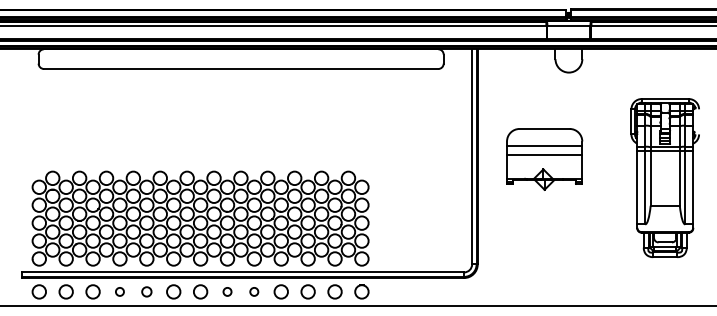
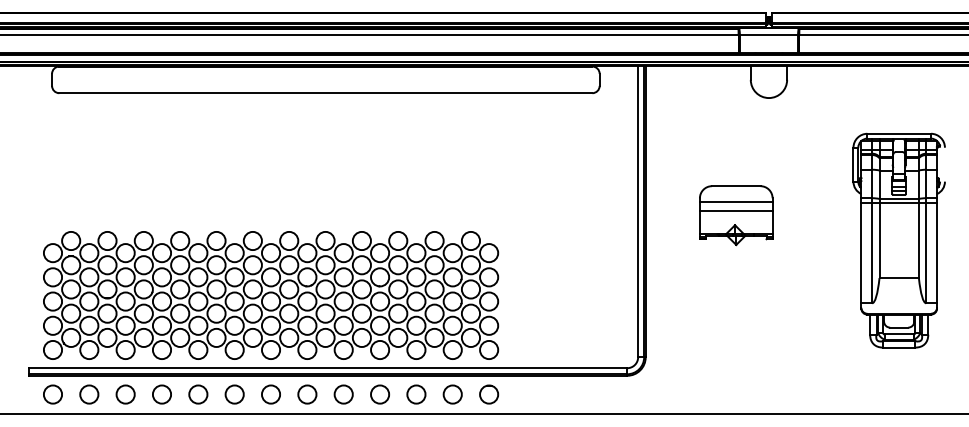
part: (544, 159) -> (736, 215), size x0.71
circle: (119, 291) -> (161, 394), size x1.67
circle: (146, 291) -> (198, 394), size x1.43
circle: (227, 291) -> (307, 394), size x1.67
circle: (254, 291) -> (343, 394), size x1.67

